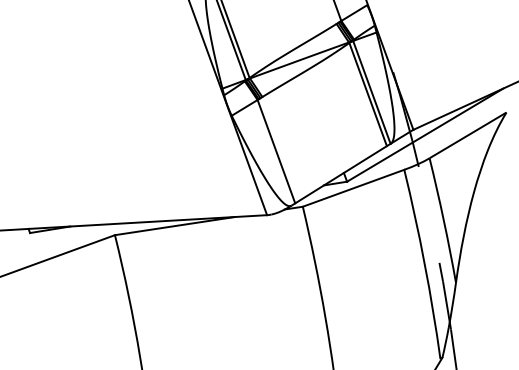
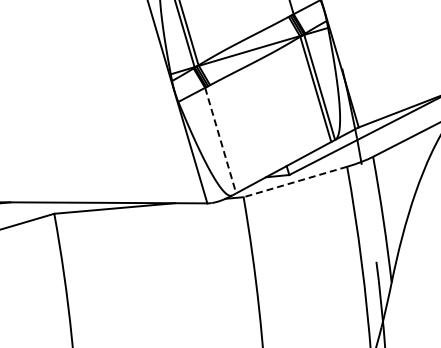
line: (276, 152) -> (220, 141), solid -> dashed
line: (353, 188) -> (295, 182), solid -> dashed

